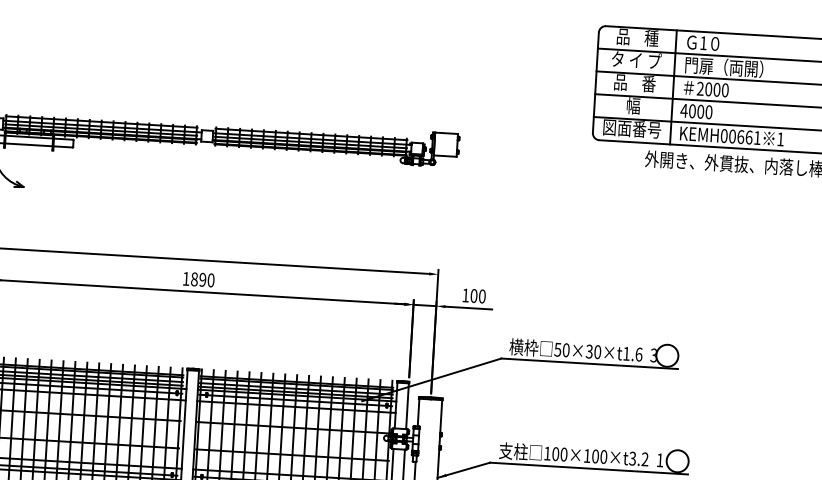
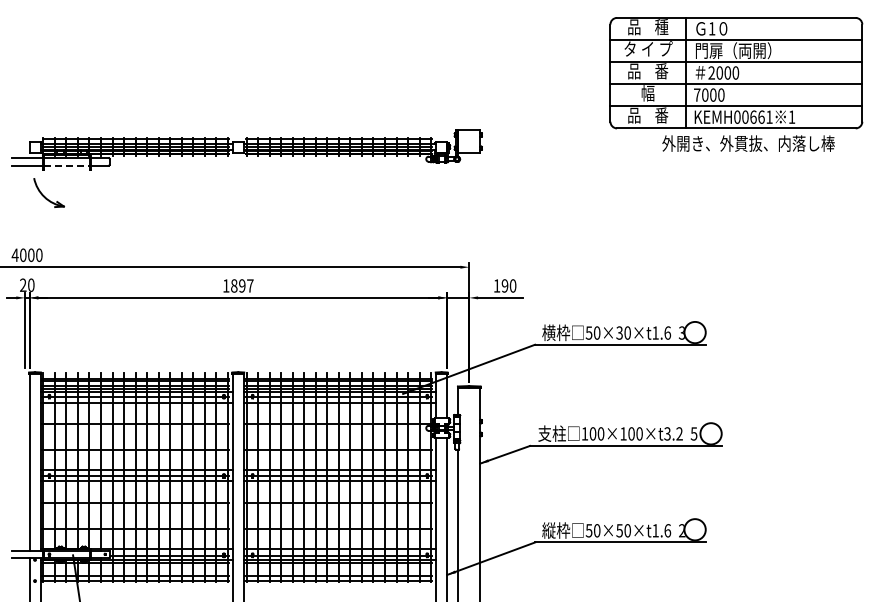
text: (683, 110) -> (696, 94), 4000 -> 7000
text: (632, 128) -> (648, 115), 図面番号 -> 品    番
line: (28, 144) -> (66, 165), solid -> dashed
text: (211, 279) -> (250, 285), 1890 -> 1897
text: (473, 295) -> (504, 285), 100 -> 190
text: (659, 459) -> (693, 433), 1 -> 5

